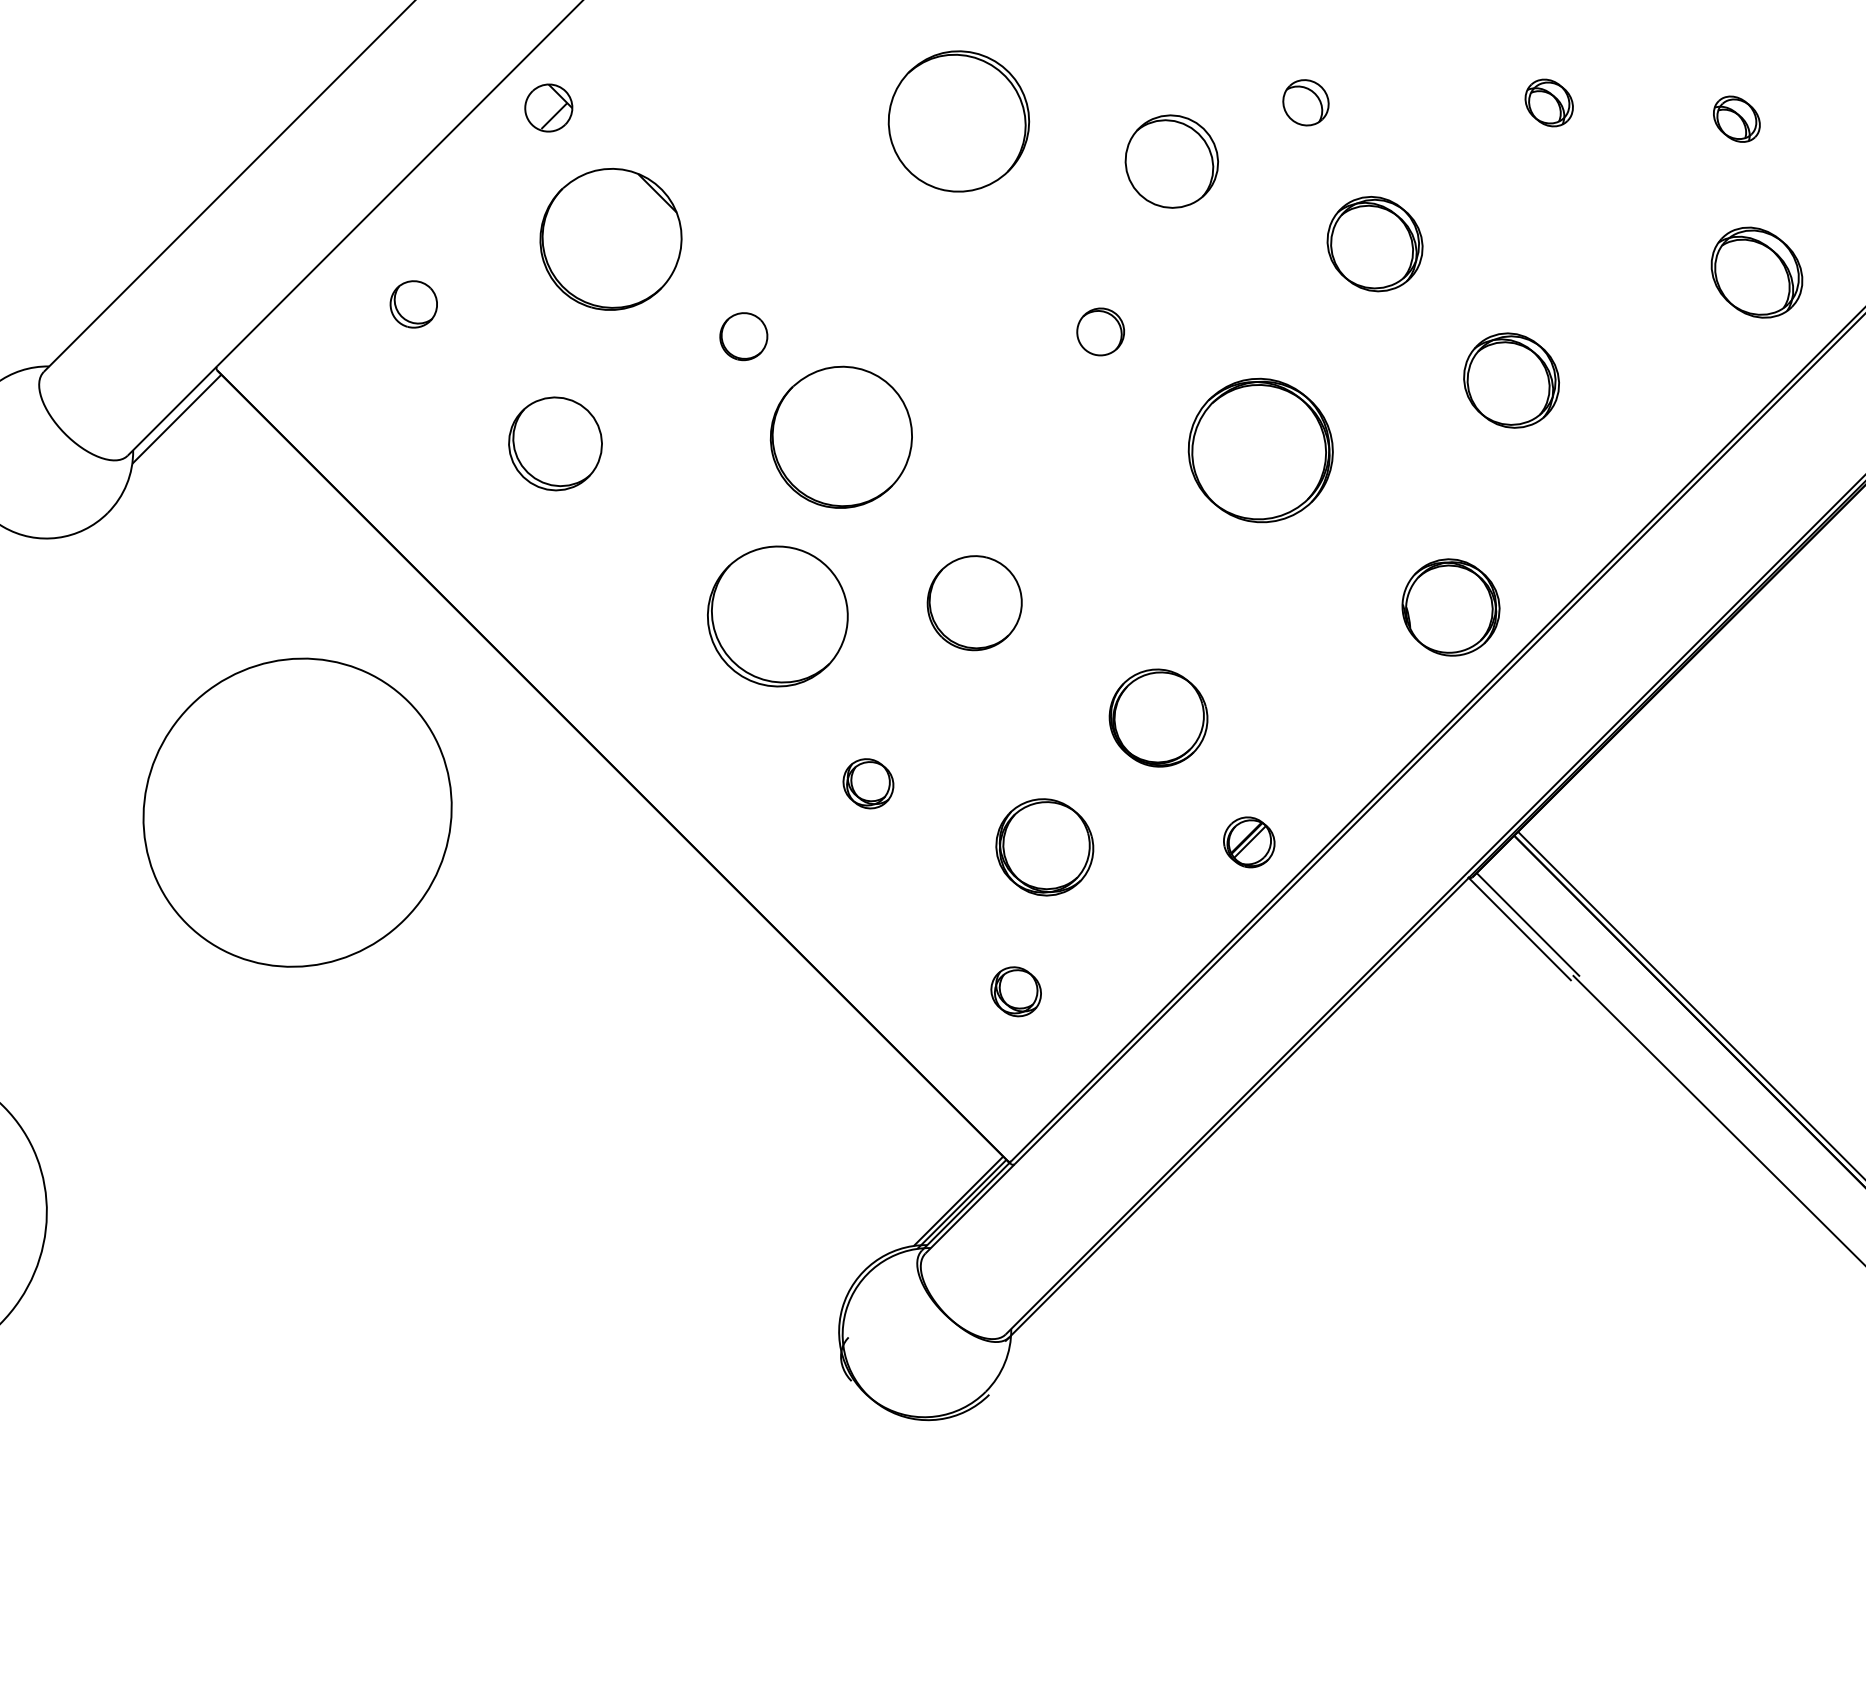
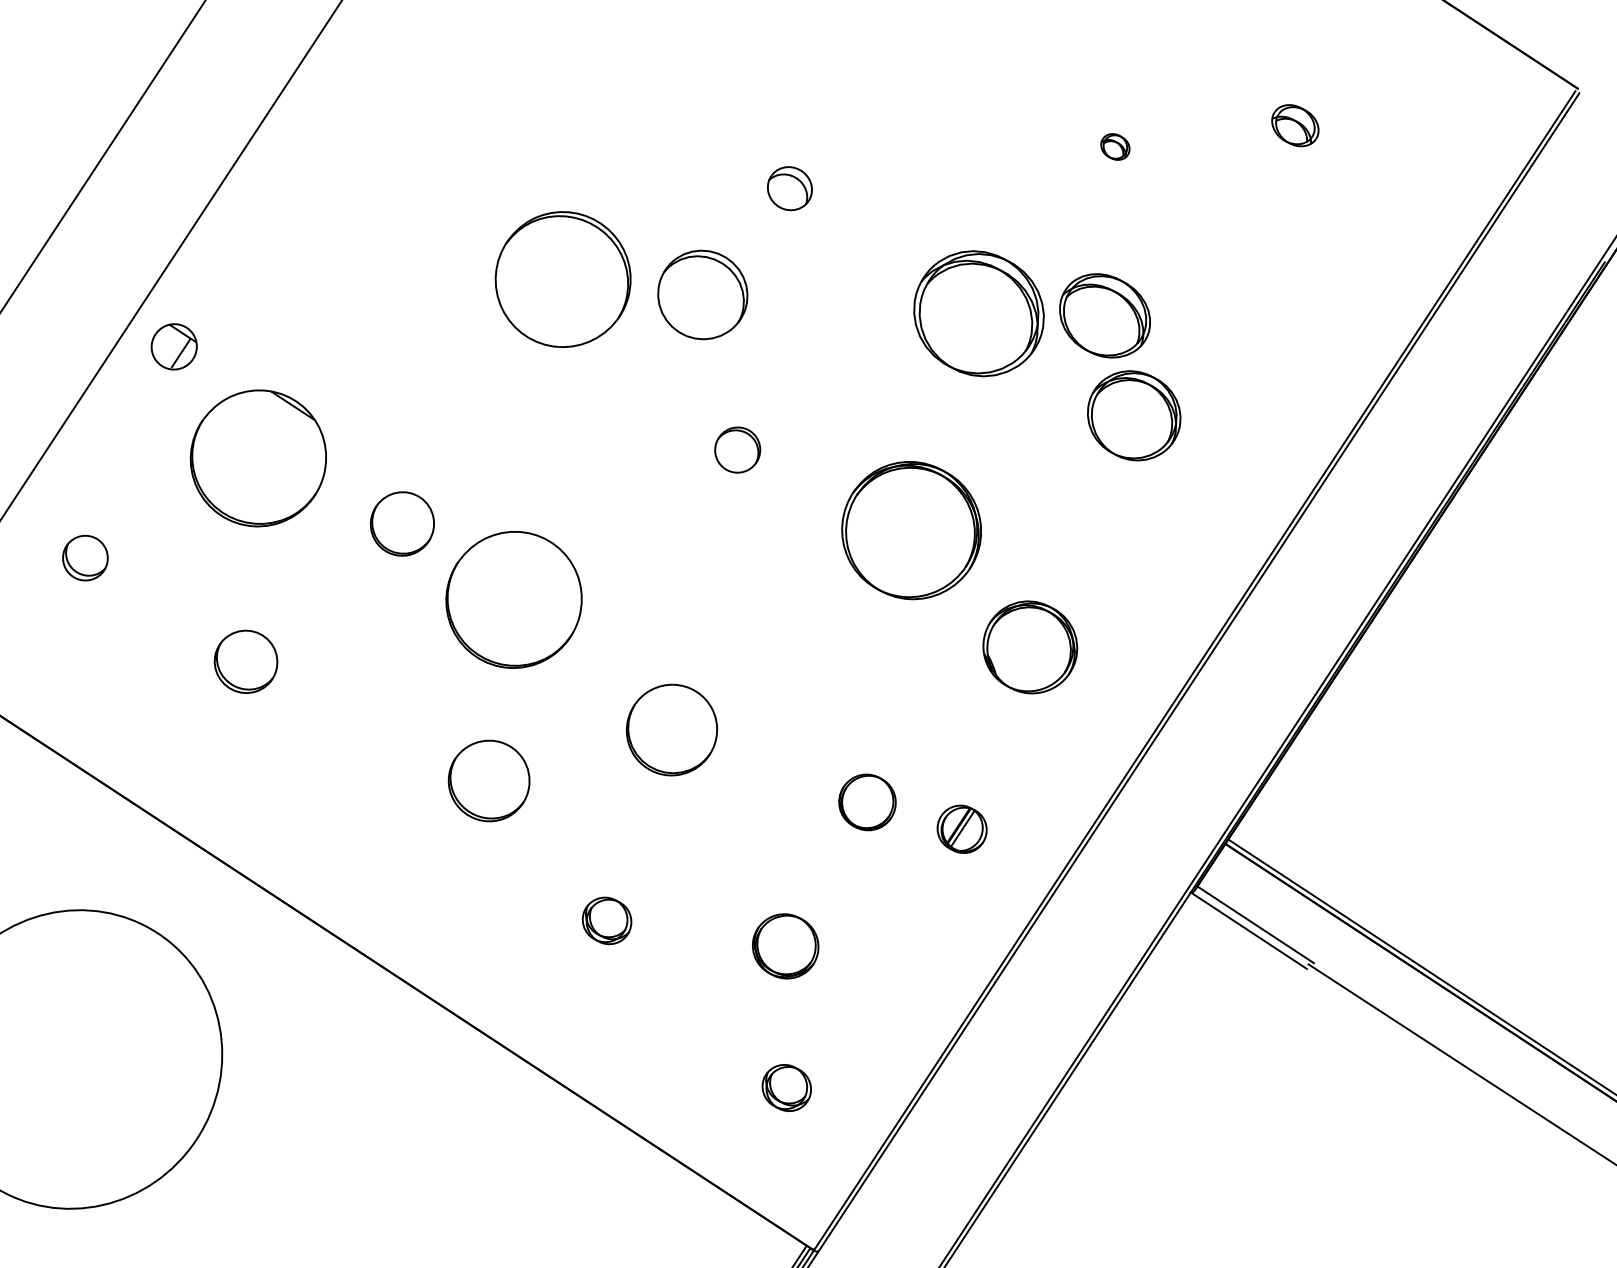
part: (1305, 102) -> (789, 188), moved
part: (1548, 102) -> (1114, 146), size x0.6
part: (1171, 161) -> (702, 294), moved
part: (1374, 244) -> (978, 314), size x1.4
part: (1756, 272) -> (1104, 315), moved
part: (743, 336) -> (402, 524), size x1.4
part: (555, 443) -> (245, 661), size x0.7
part: (1450, 607) -> (1029, 647), moved
part: (777, 616) -> (488, 781), size x0.6
part: (1158, 717) -> (867, 801), size x0.6
part: (1249, 842) -> (962, 829), moved
part: (1044, 847) -> (785, 946), size x0.7

